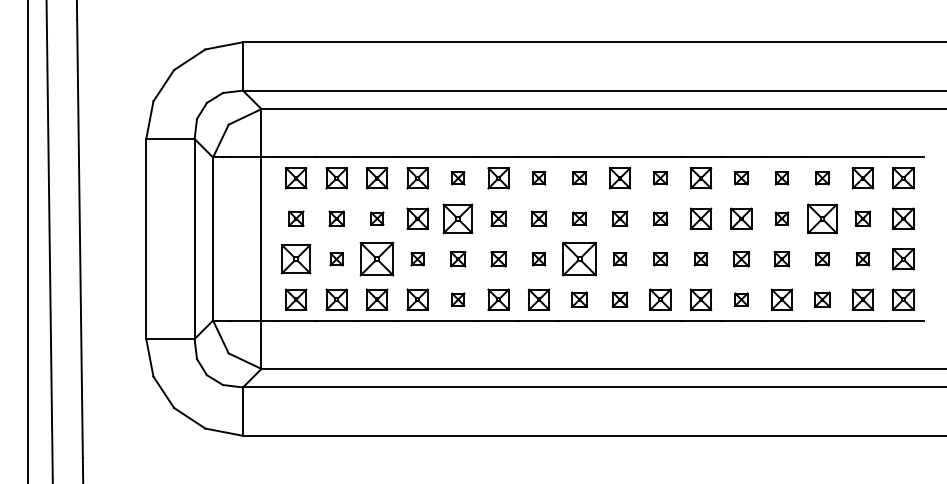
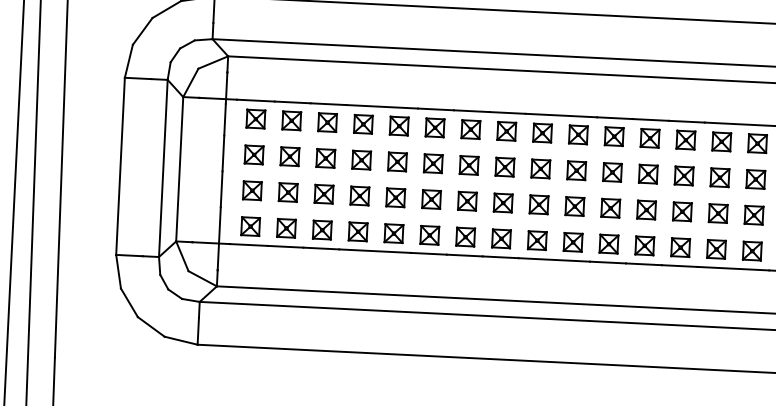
part: (458, 178) -> (399, 126), size x1.67
part: (538, 178) -> (470, 129), size x1.67
part: (579, 178) -> (506, 131), size x1.67
part: (660, 178) -> (578, 135), size x1.67
part: (741, 178) -> (650, 138), size x1.67
part: (781, 178) -> (685, 140), size x1.67
part: (822, 178) -> (721, 142), size x1.67
part: (296, 218) -> (254, 154), size x1.43
part: (336, 218) -> (289, 156), size x1.43
part: (377, 218) -> (326, 158), size x1.67
part: (458, 218) -> (397, 161), size x0.71
part: (498, 218) -> (433, 163), size x1.43
part: (538, 218) -> (468, 165), size x1.43
part: (579, 218) -> (504, 166), size x1.67
part: (619, 218) -> (540, 168), size x1.43
part: (660, 218) -> (576, 170), size x1.67
part: (781, 218) -> (683, 175), size x1.67
part: (822, 218) -> (720, 177), size x0.71
part: (862, 218) -> (755, 179), size x1.43
part: (296, 259) -> (252, 190), size x0.71
part: (336, 259) -> (288, 192), size x1.67
part: (377, 259) -> (324, 194), size x0.62
part: (417, 259) -> (359, 196), size x1.67
part: (458, 259) -> (396, 198), size x1.43
part: (498, 259) -> (431, 199), size x1.43
part: (538, 259) -> (466, 201), size x1.67
part: (579, 259) -> (503, 203), size x0.62
part: (619, 259) -> (538, 204), size x1.67
part: (660, 259) -> (574, 206), size x1.67
part: (700, 259) -> (610, 208), size x1.67
part: (741, 259) -> (646, 210), size x1.43
part: (781, 259) -> (681, 211), size x1.43
part: (822, 259) -> (718, 213), size x1.67
part: (862, 259) -> (753, 215), size x1.67
part: (458, 299) -> (394, 233), size x1.67
part: (579, 299) -> (501, 238), size x1.43
part: (619, 299) -> (536, 240), size x1.43
part: (741, 299) -> (644, 245), size x1.67
part: (822, 299) -> (716, 249), size x1.43

